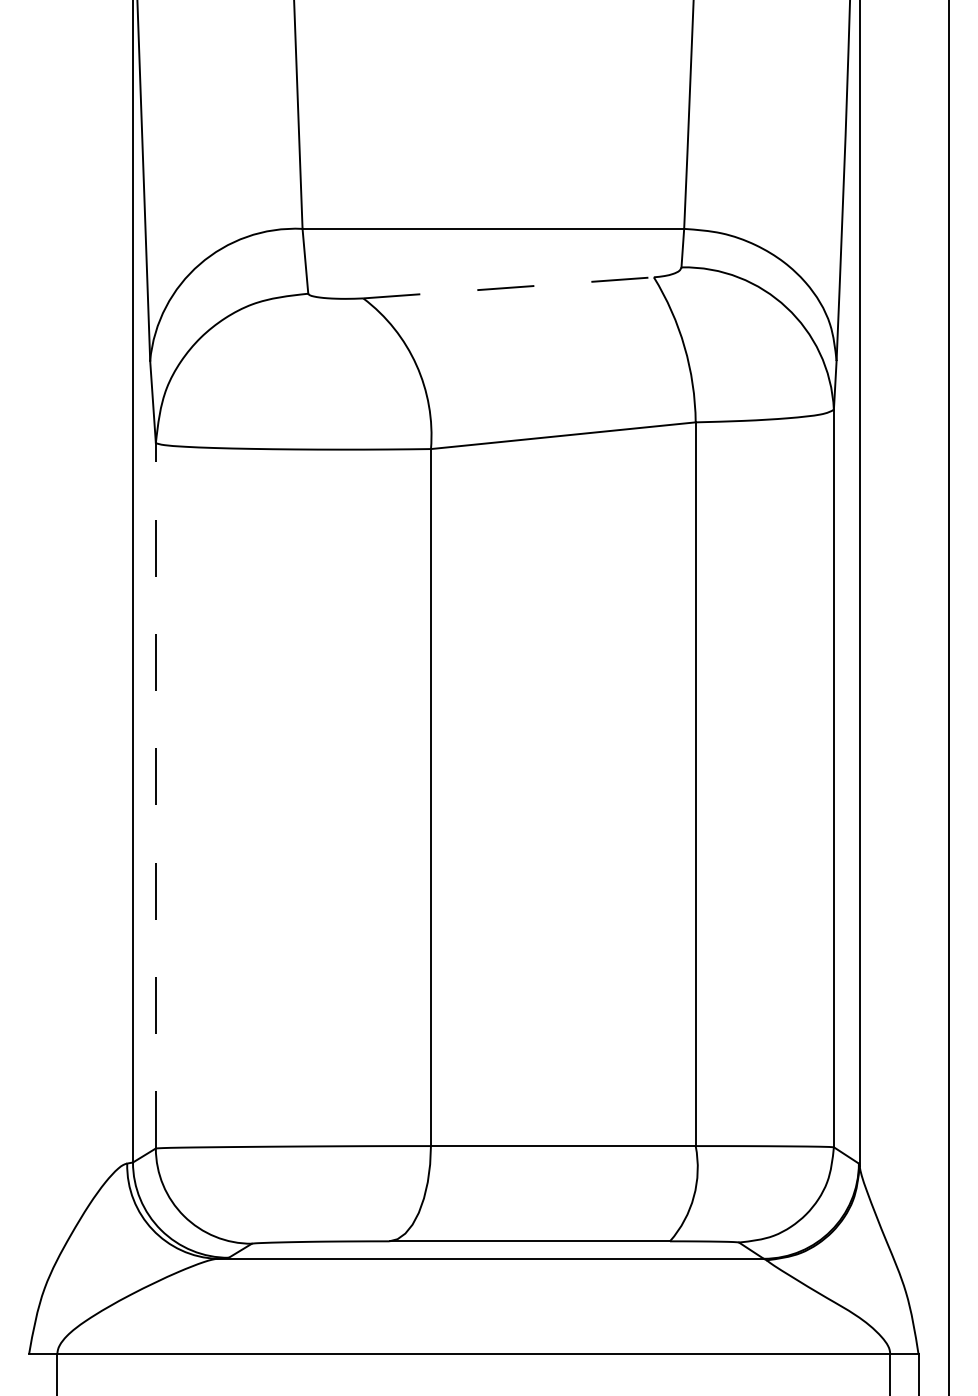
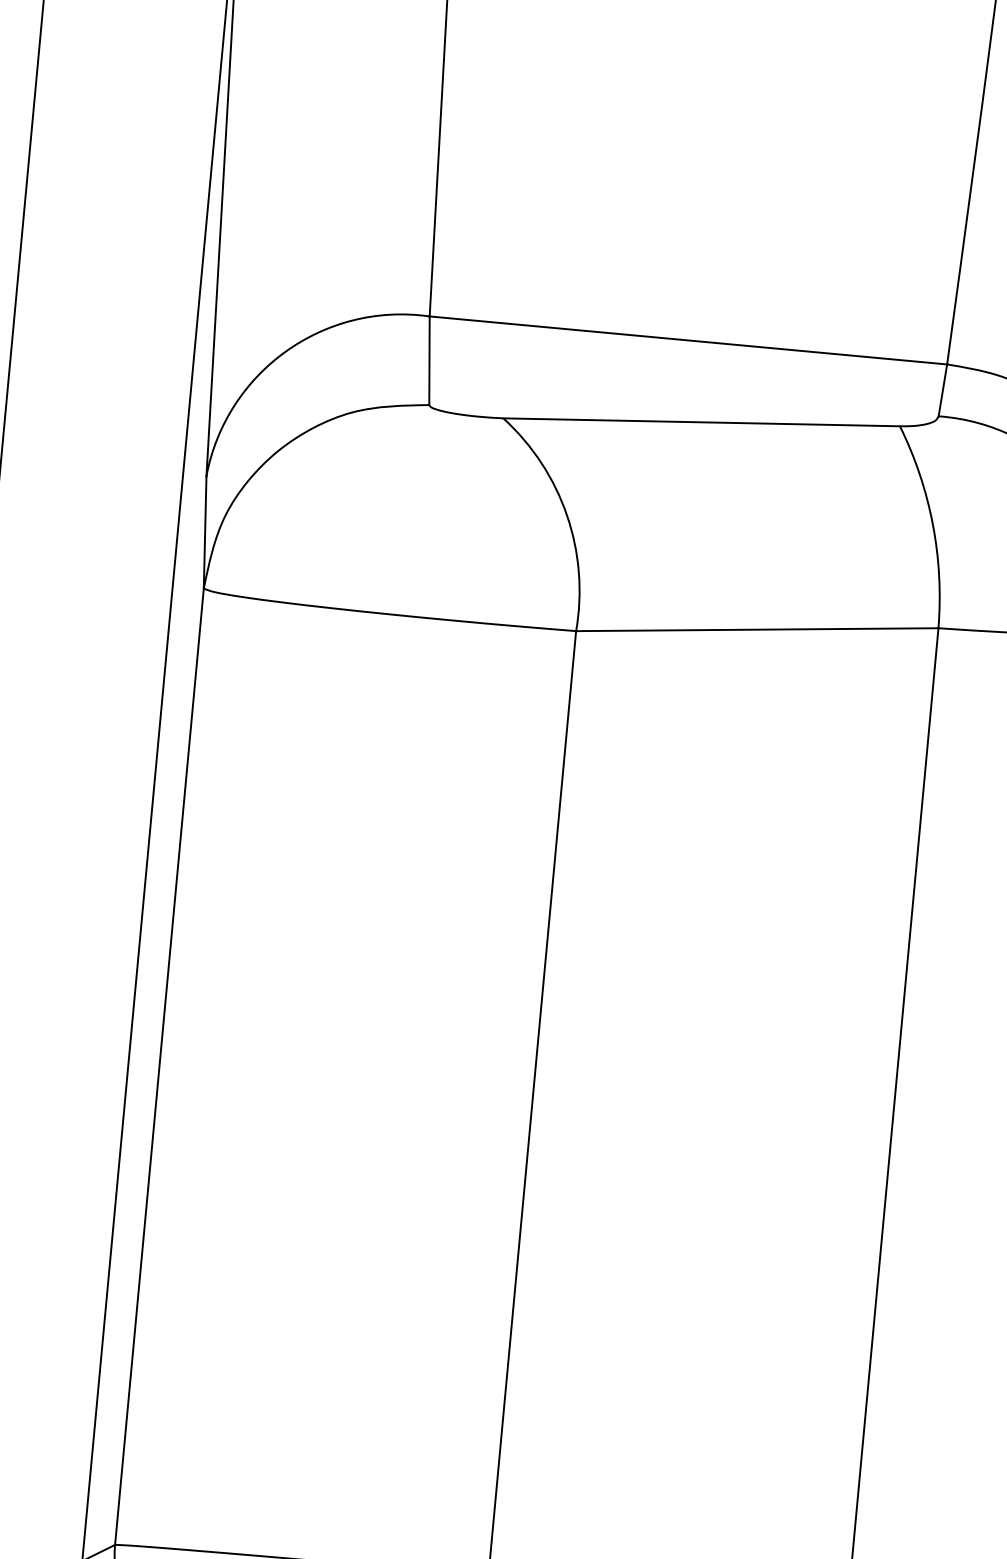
line: (508, 287) -> (701, 421), dashed -> solid
line: (155, 795) -> (159, 1066), dashed -> solid

